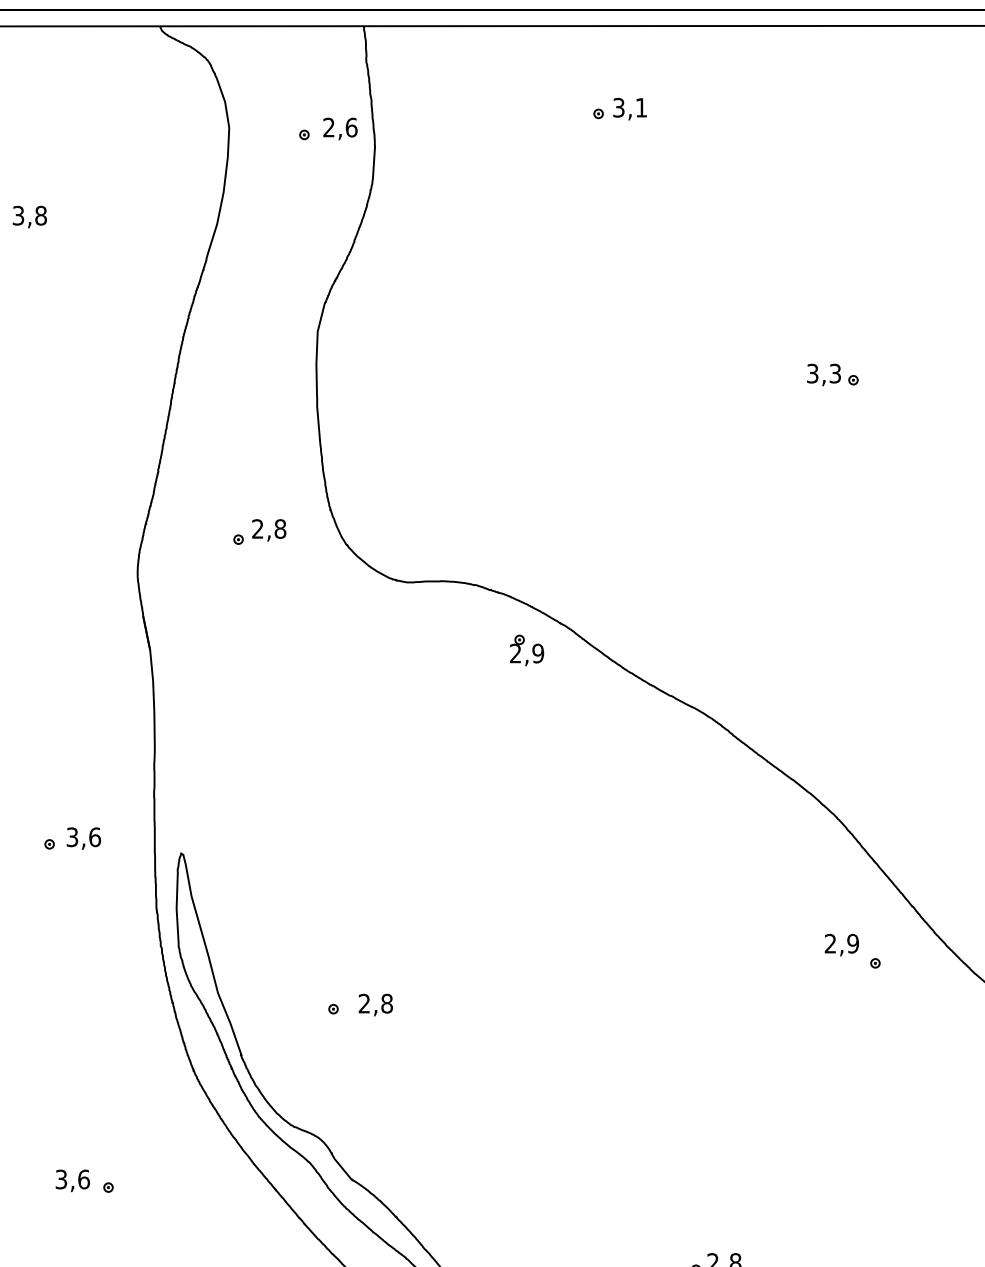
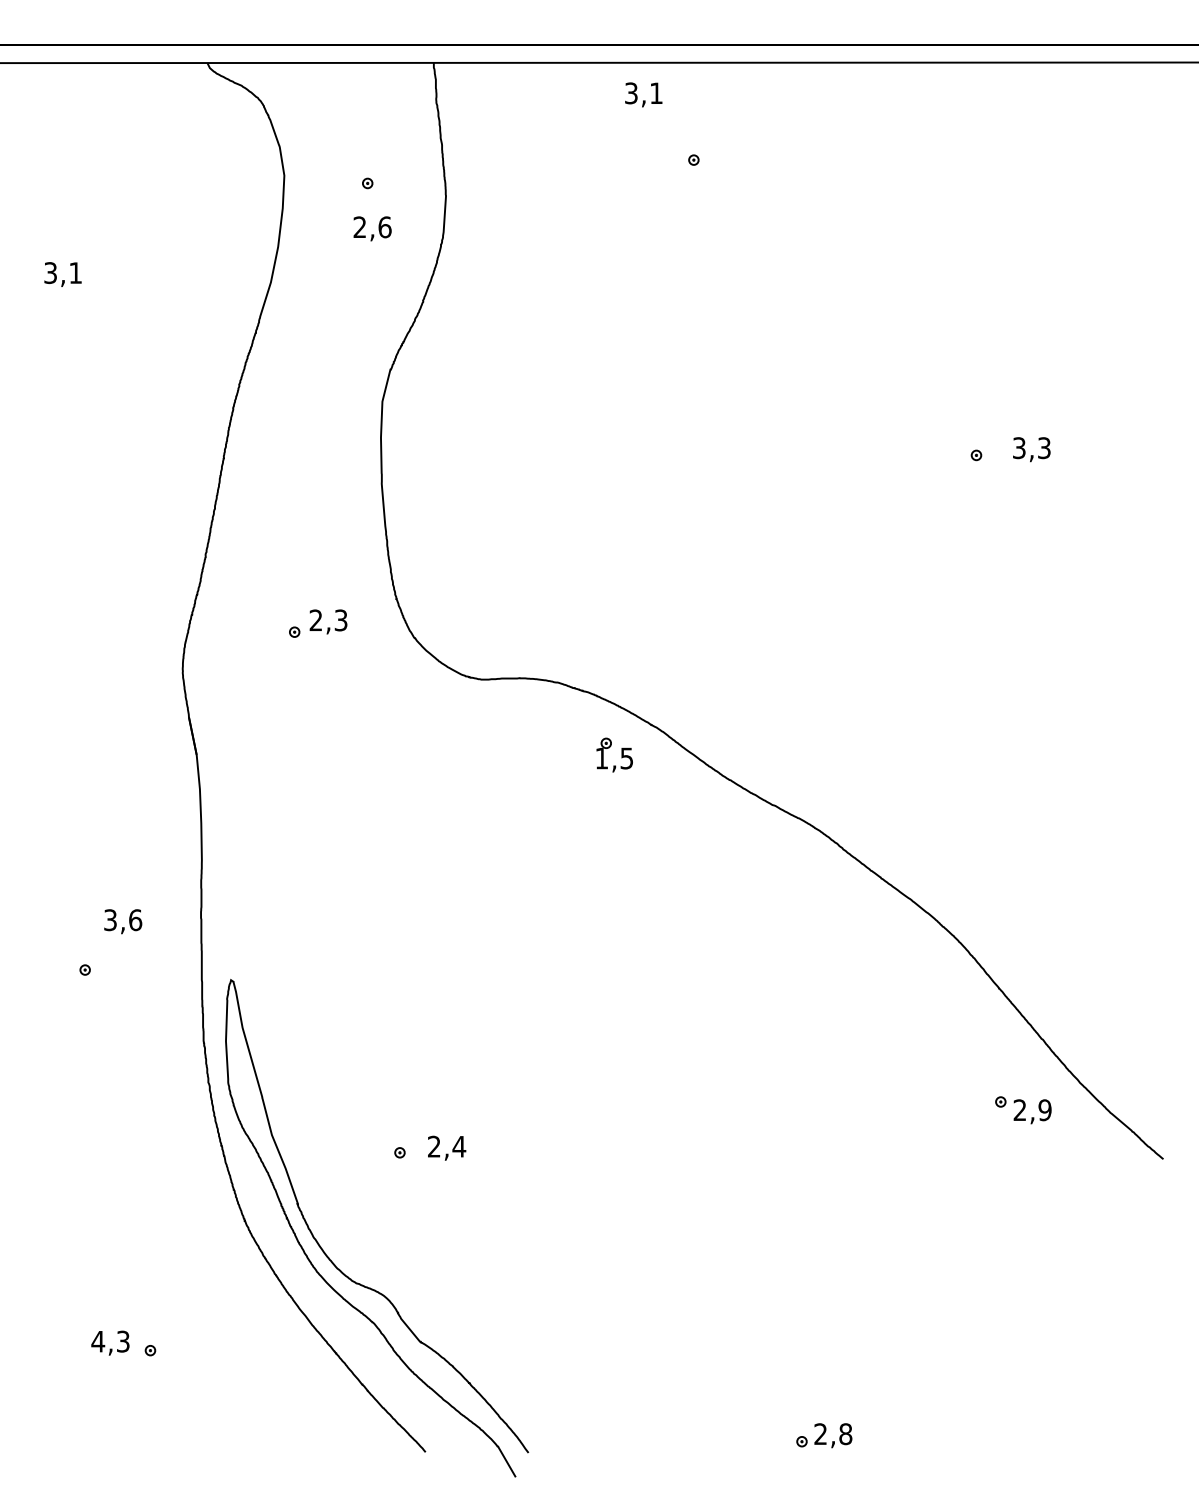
text: (629, 108) -> (643, 94), moved
text: (340, 128) -> (372, 228), moved
text: (40, 215) -> (75, 272), 3,8 -> 3,1
text: (823, 374) -> (1031, 449), moved
text: (279, 529) -> (340, 620), 2,8 -> 2,3
text: (527, 653) -> (614, 758), 2,9 -> 1,5
text: (84, 838) -> (123, 921), moved
text: (841, 944) -> (1032, 1111), moved
text: (387, 1003) -> (459, 1146), 2,8 -> 2,4
text: (72, 1179) -> (110, 1341), 3,6 -> 4,3

